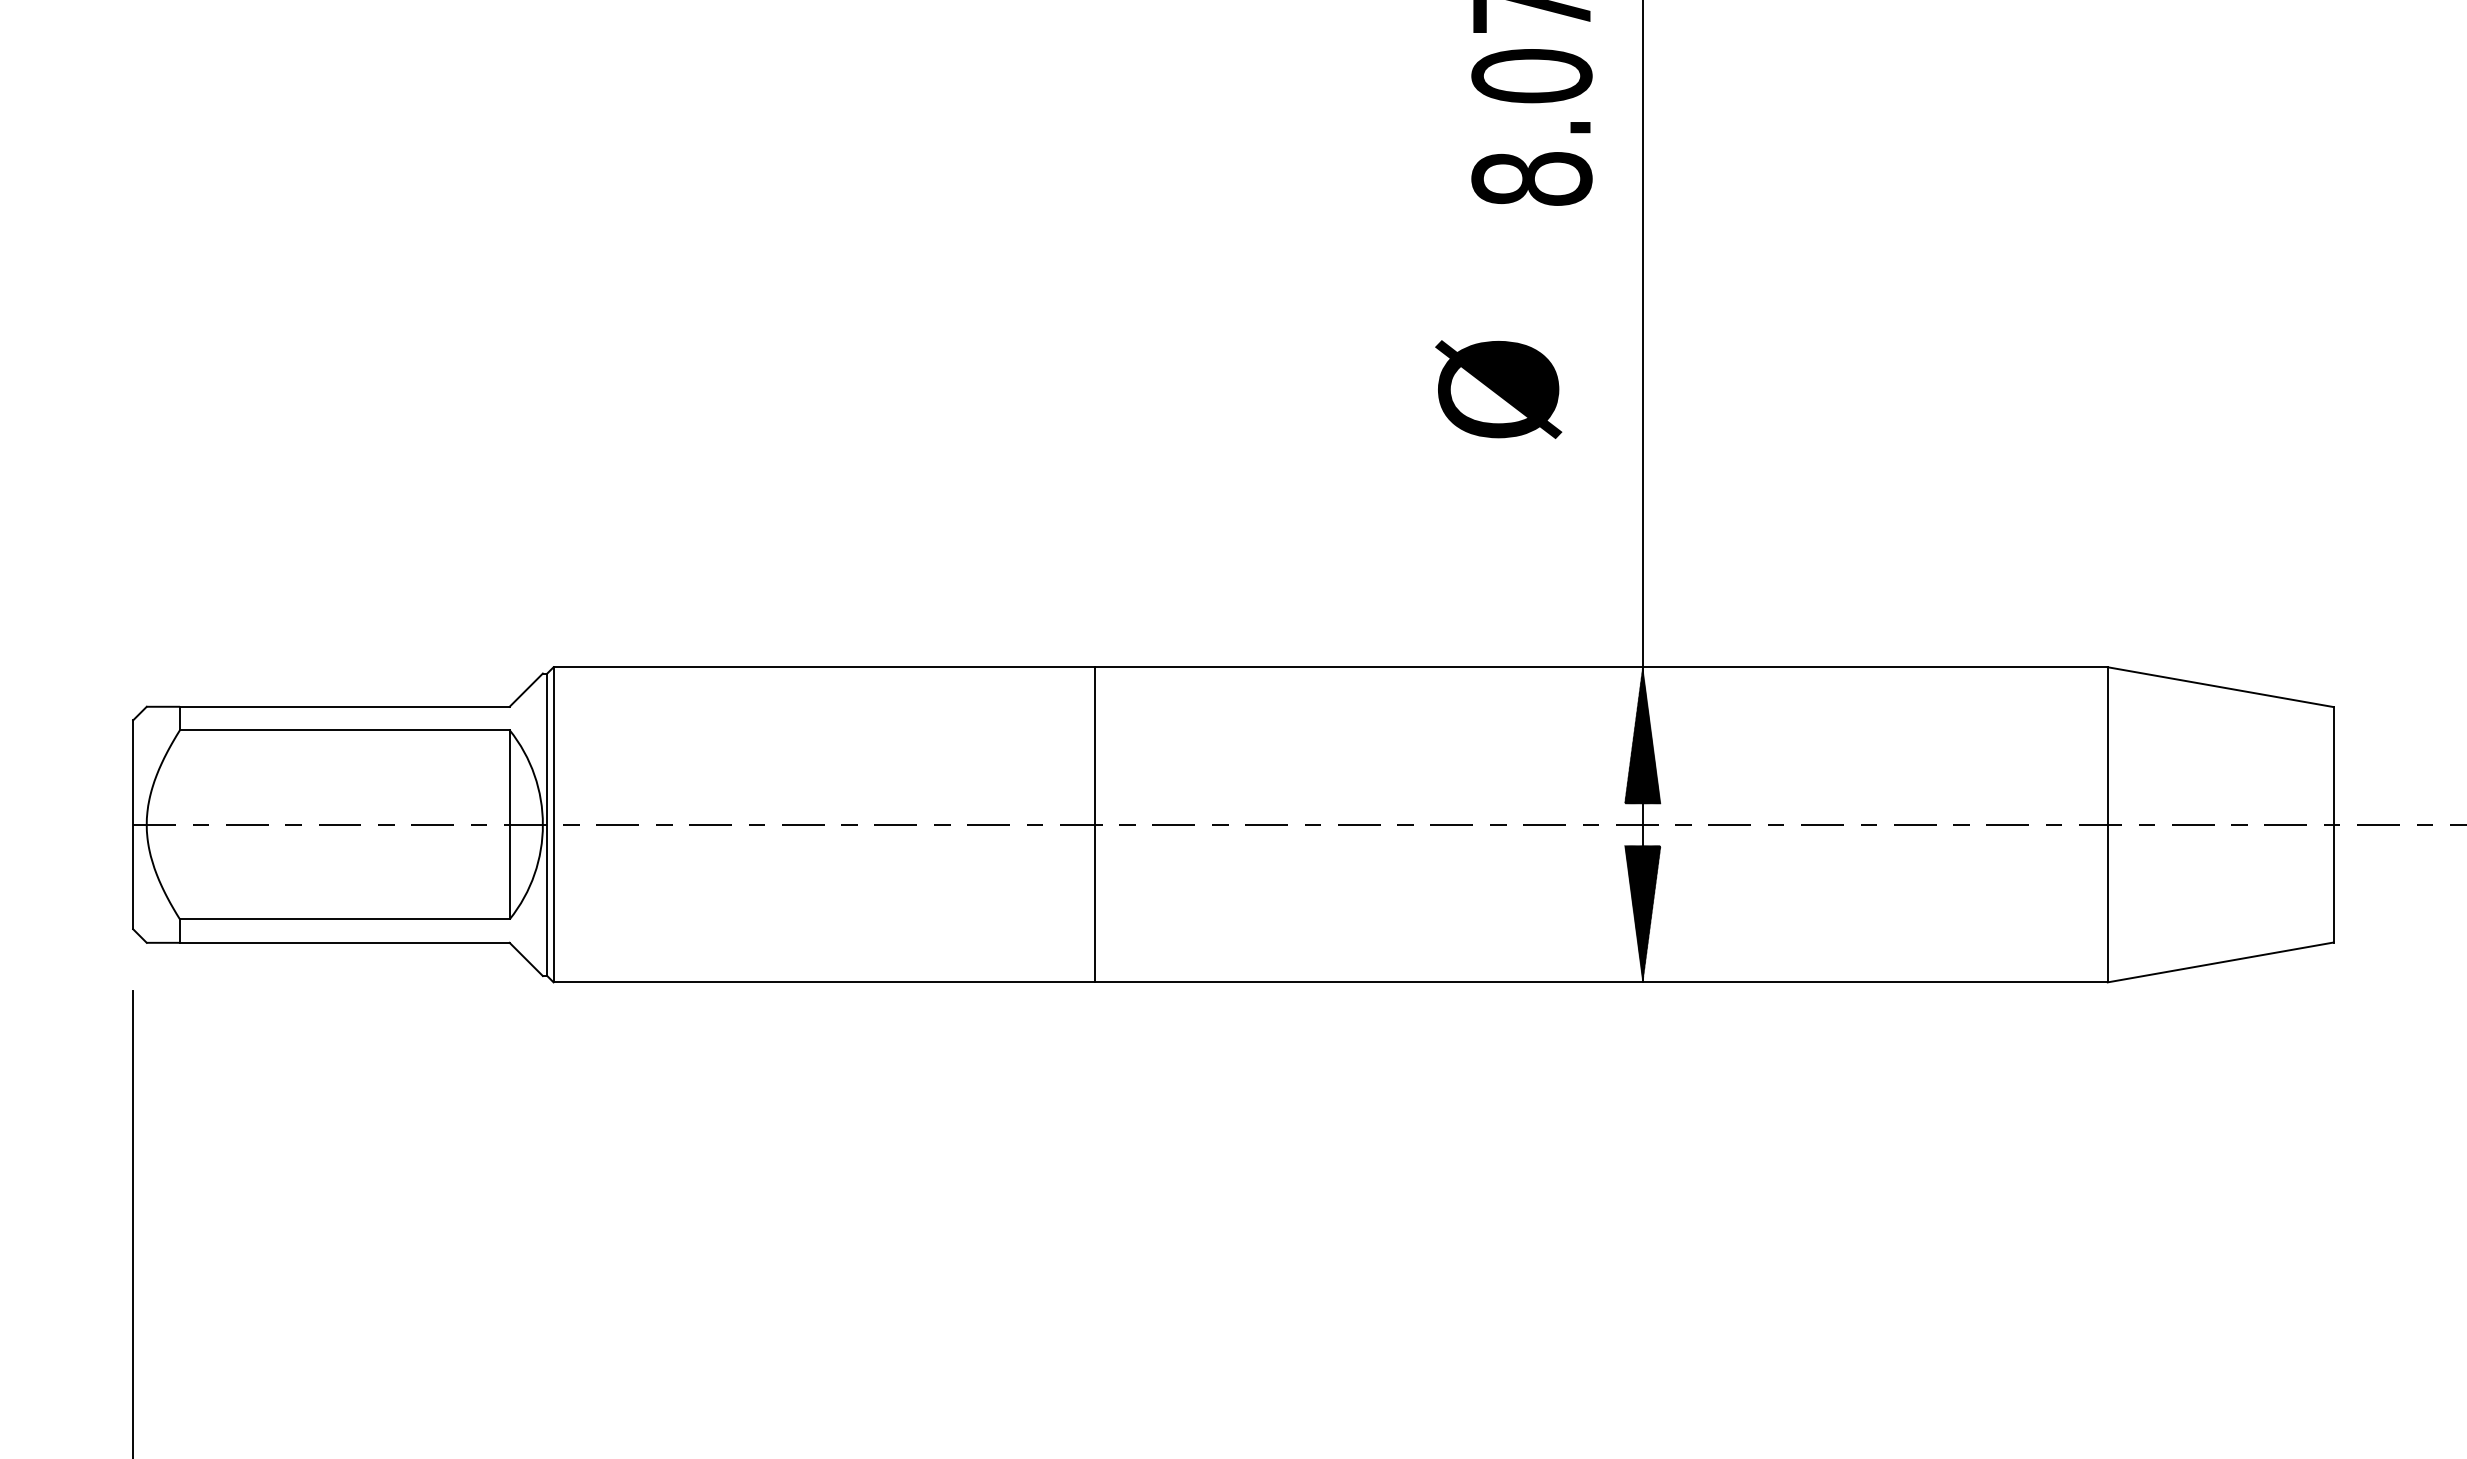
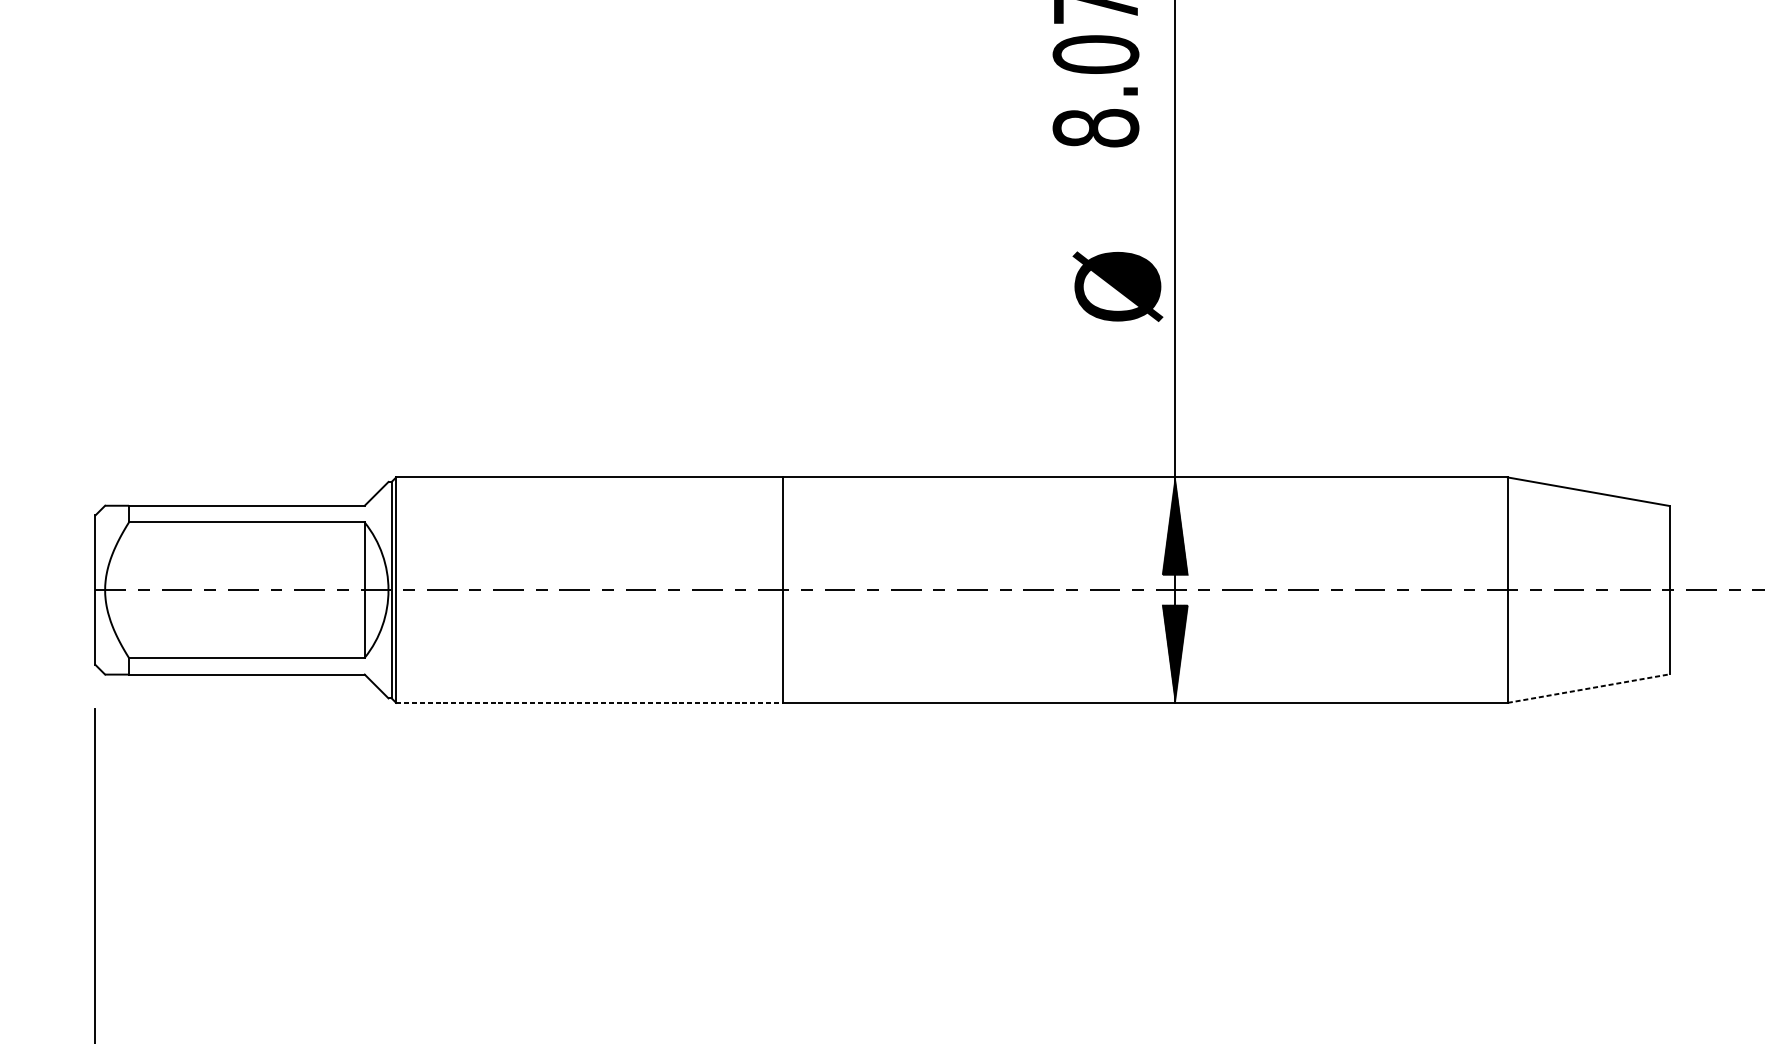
text: (1498, 389) -> (1117, 286), moved
line: (2220, 962) -> (1588, 688), solid -> dashed
line: (824, 982) -> (589, 702), solid -> dashed

